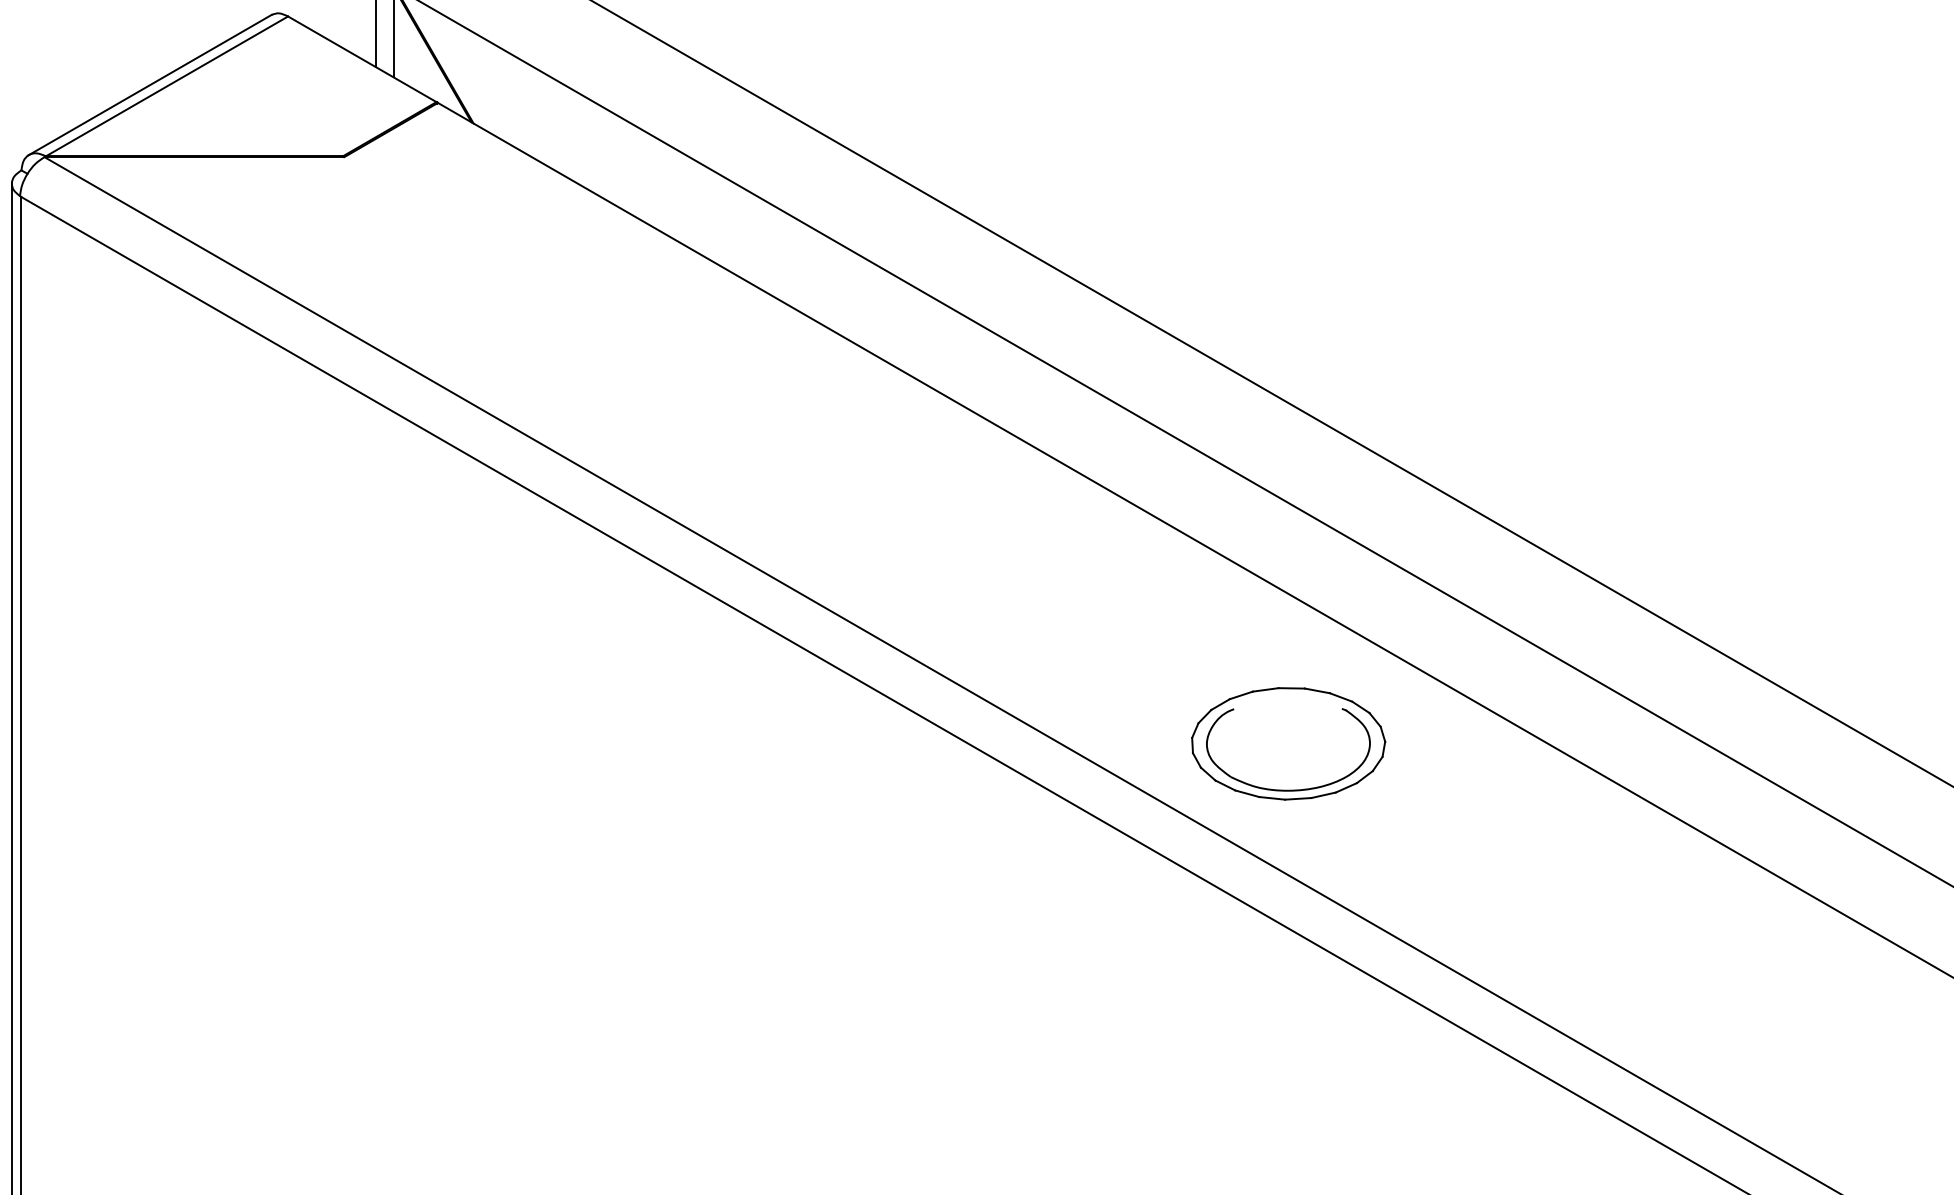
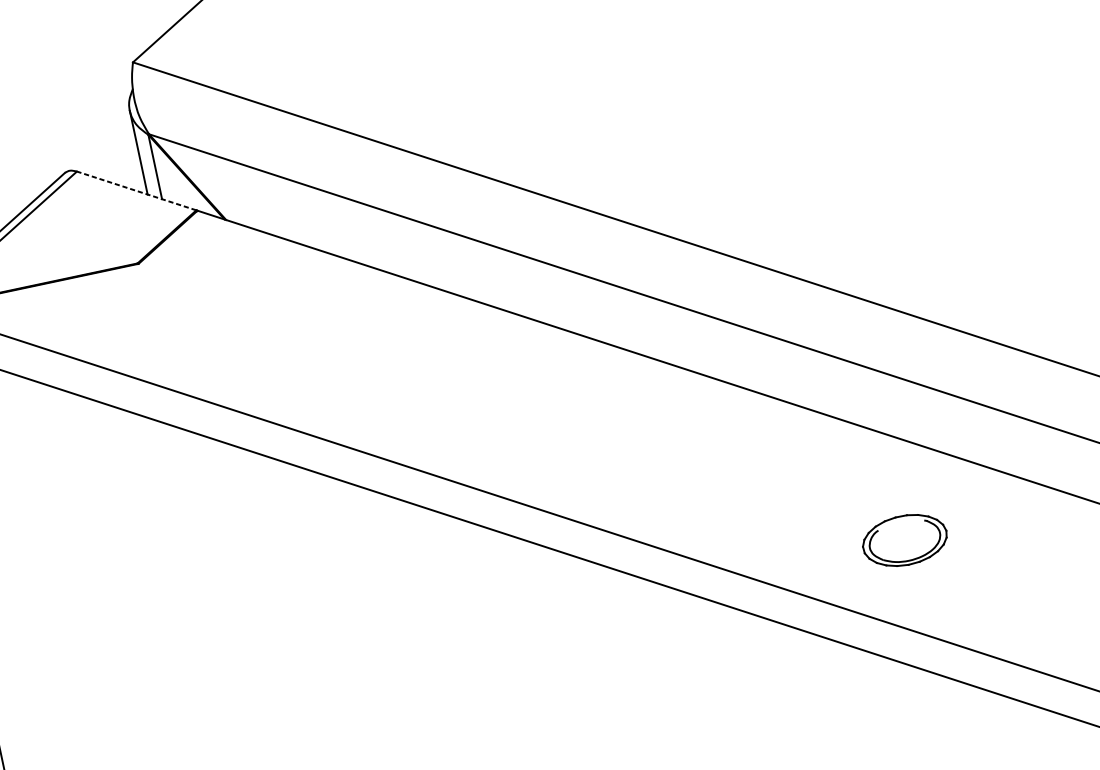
line: (362, 59) -> (136, 191), solid -> dashed
part: (1288, 743) -> (904, 540), size x0.6

